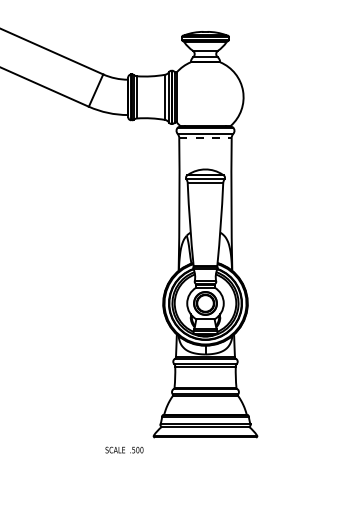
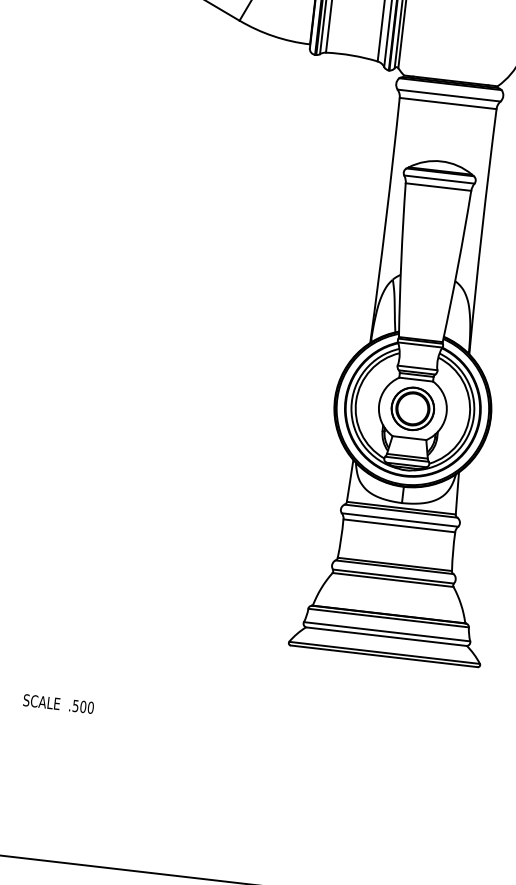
line: (205, 138) -> (448, 104), dashed -> solid
text: (124, 449) -> (58, 702), moved

